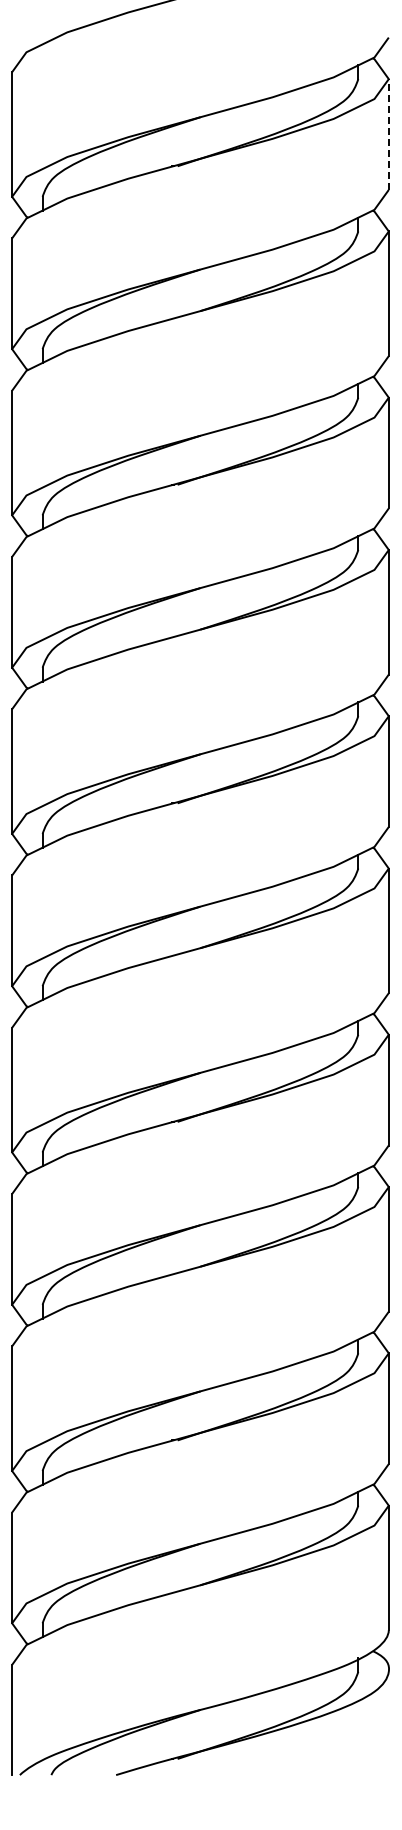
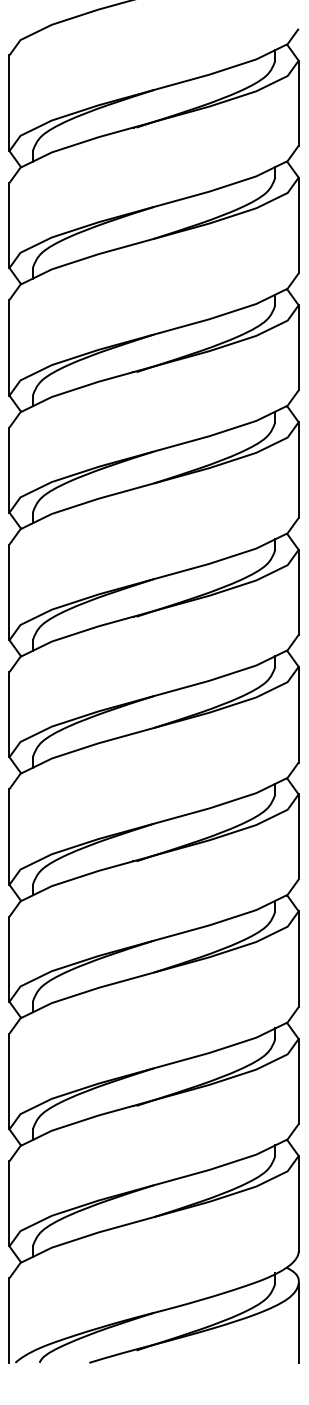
line: (388, 134) -> (298, 103), dashed -> solid
line: (388, 1723) -> (298, 1323), added

